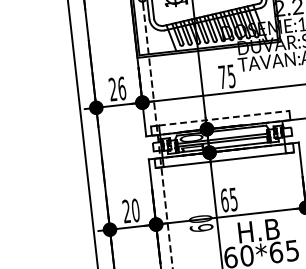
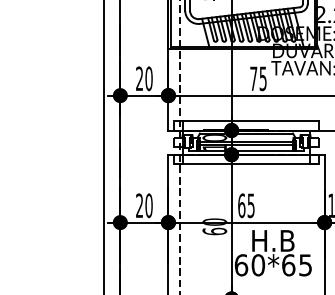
text: (121, 88) -> (148, 78), 26 -> 20
line: (224, 118) -> (250, 121), dashed -> solid

